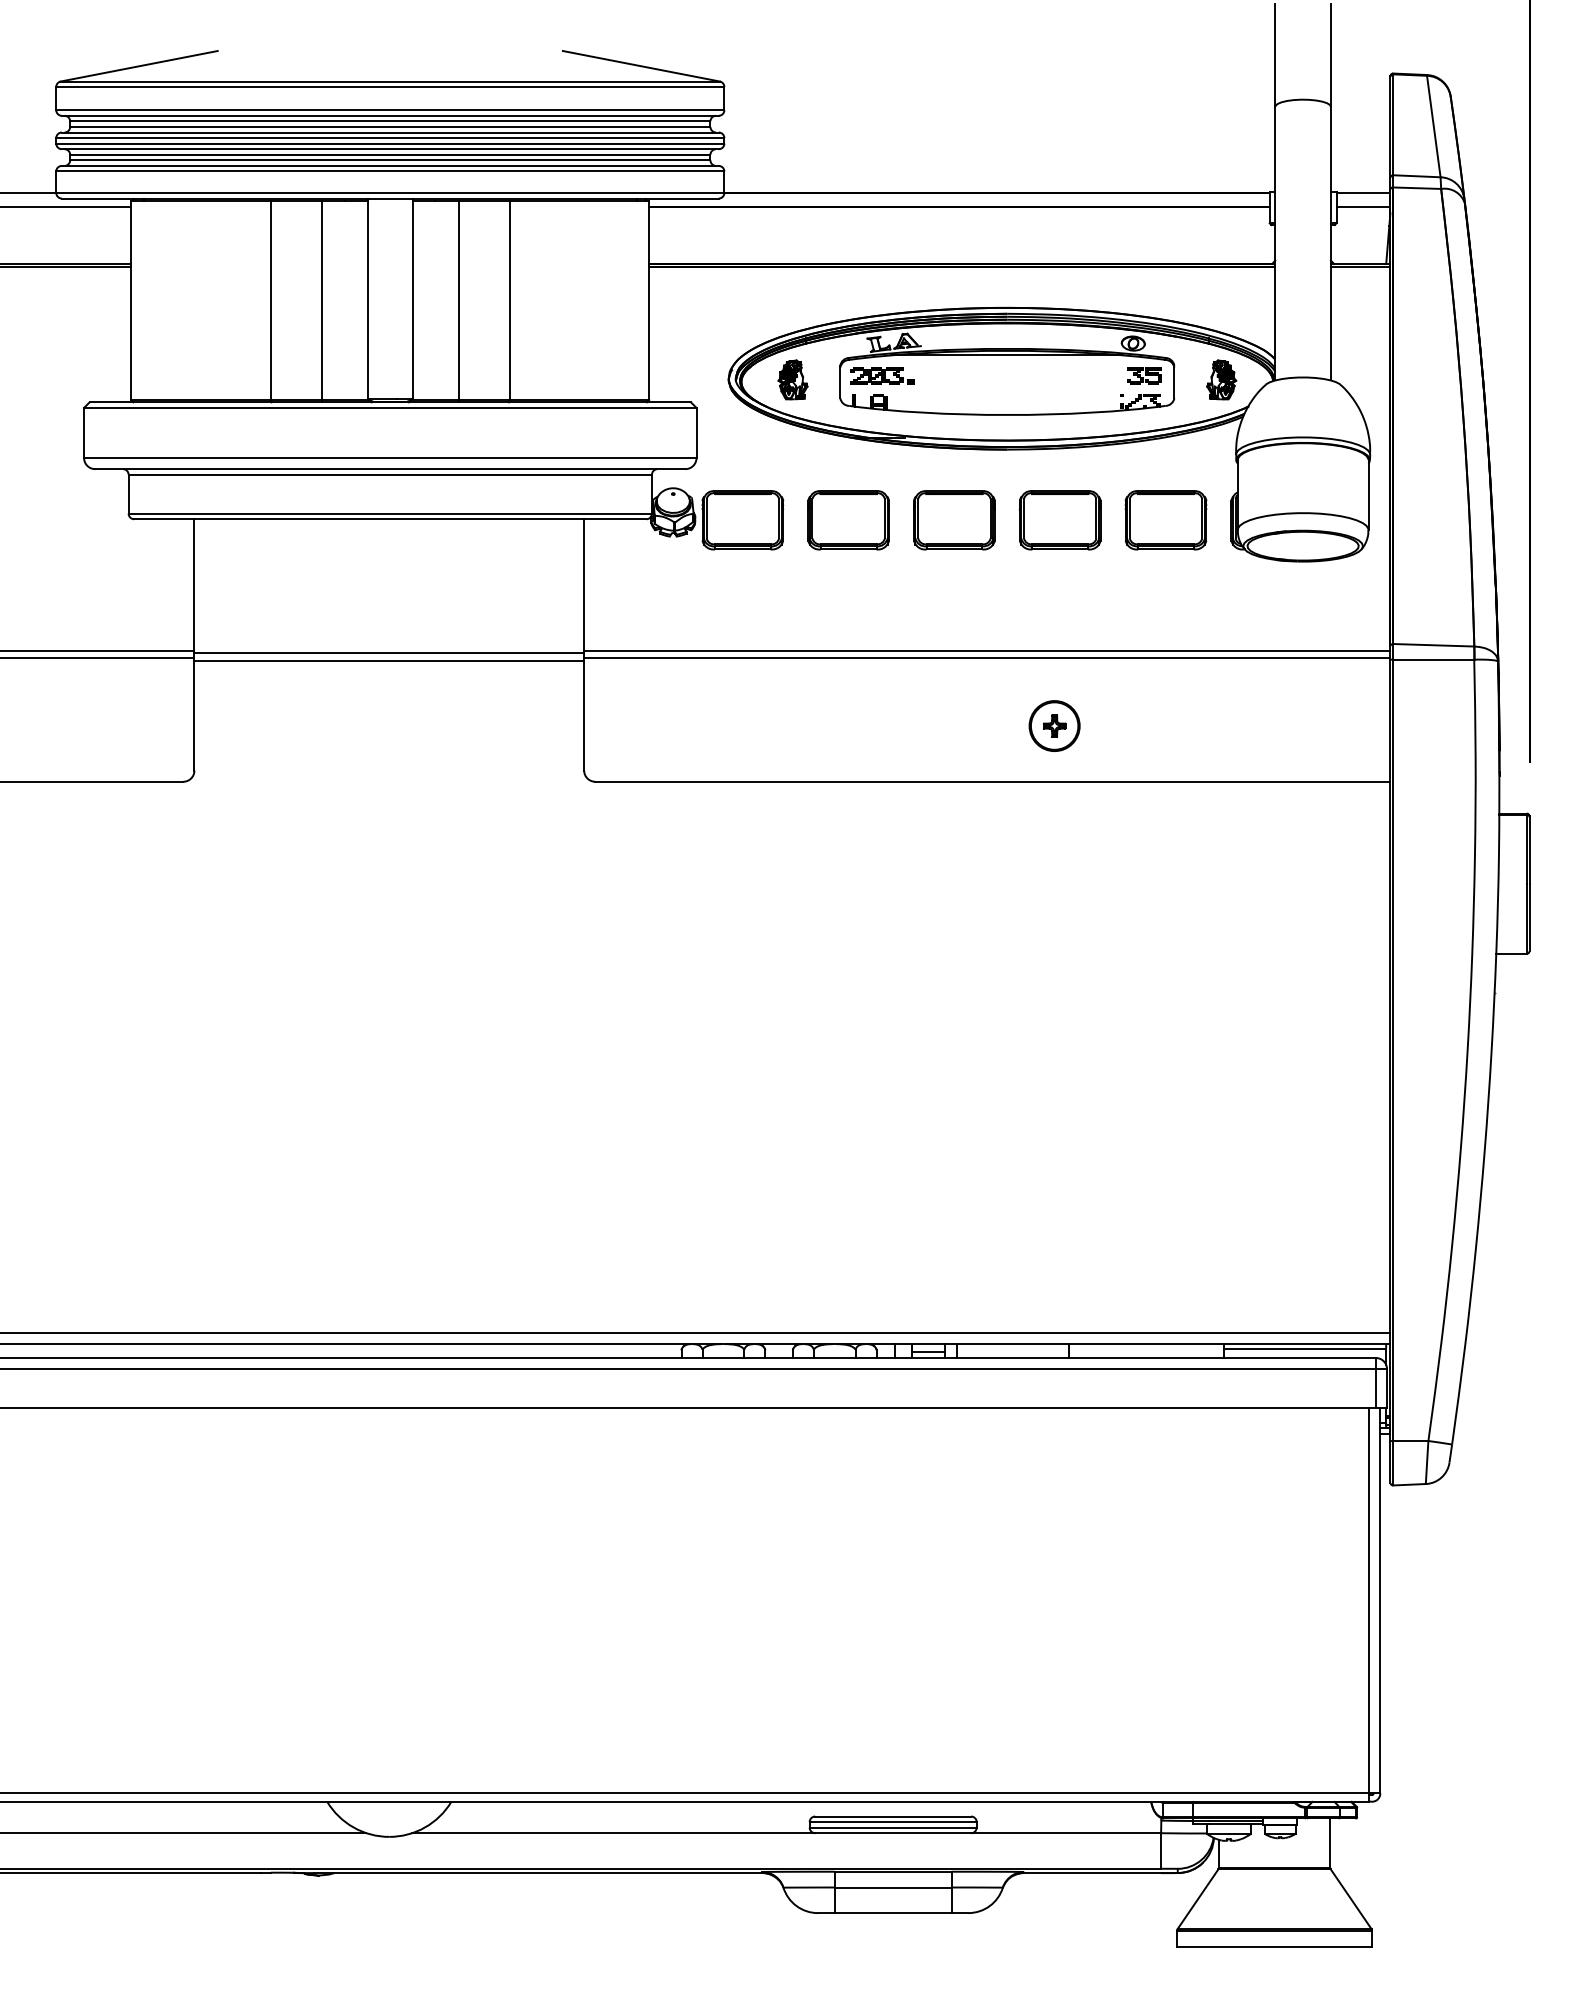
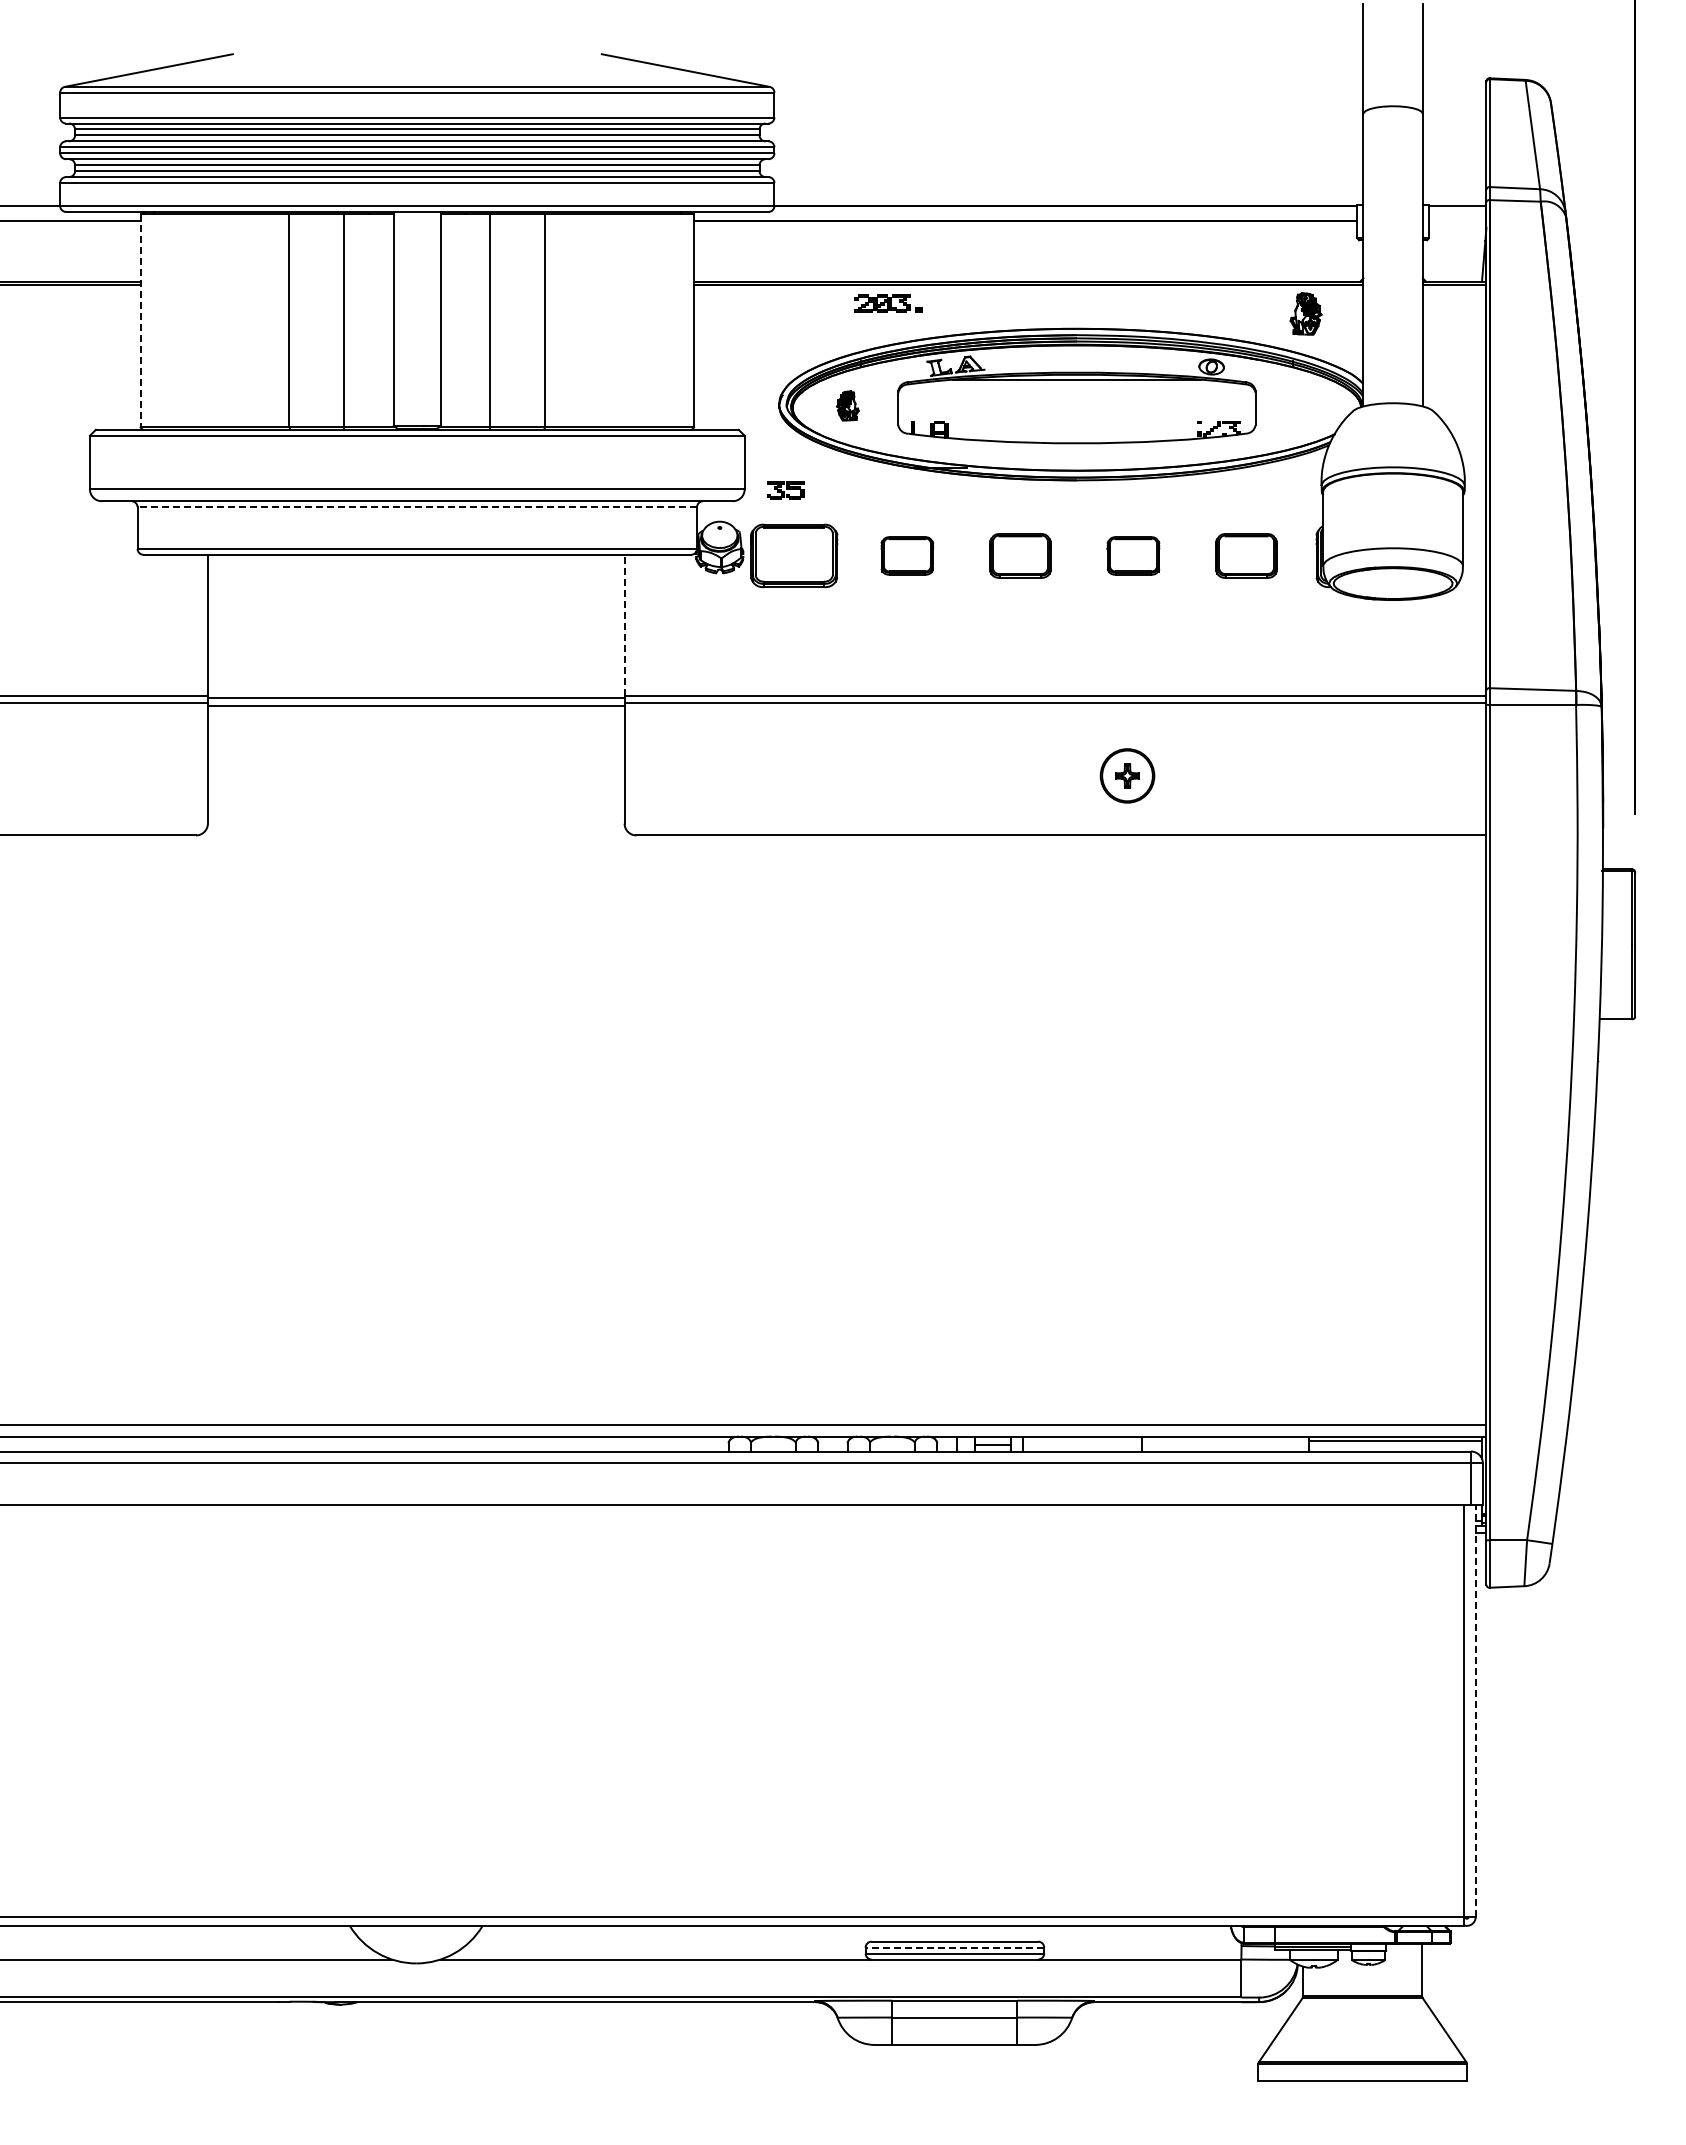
line: (1363, 206) -> (1457, 220), removed
line: (131, 300) -> (140, 320), solid -> dashed
part: (882, 375) -> (888, 303), moved
part: (1144, 375) -> (785, 490), moved
part: (792, 379) -> (847, 405), size x0.7
part: (1221, 379) -> (1305, 313), moved
line: (390, 474) -> (417, 507), solid -> dashed
part: (848, 519) -> (907, 555), size x0.6
part: (954, 519) -> (1020, 555), size x0.7
part: (1060, 519) -> (1133, 555), size x0.6
part: (1165, 519) -> (1246, 555), size x0.7
line: (584, 584) -> (624, 624), solid -> dashed
line: (1380, 1601) -> (1475, 1711), solid -> dashed
line: (892, 1821) -> (954, 1947), solid -> dashed

